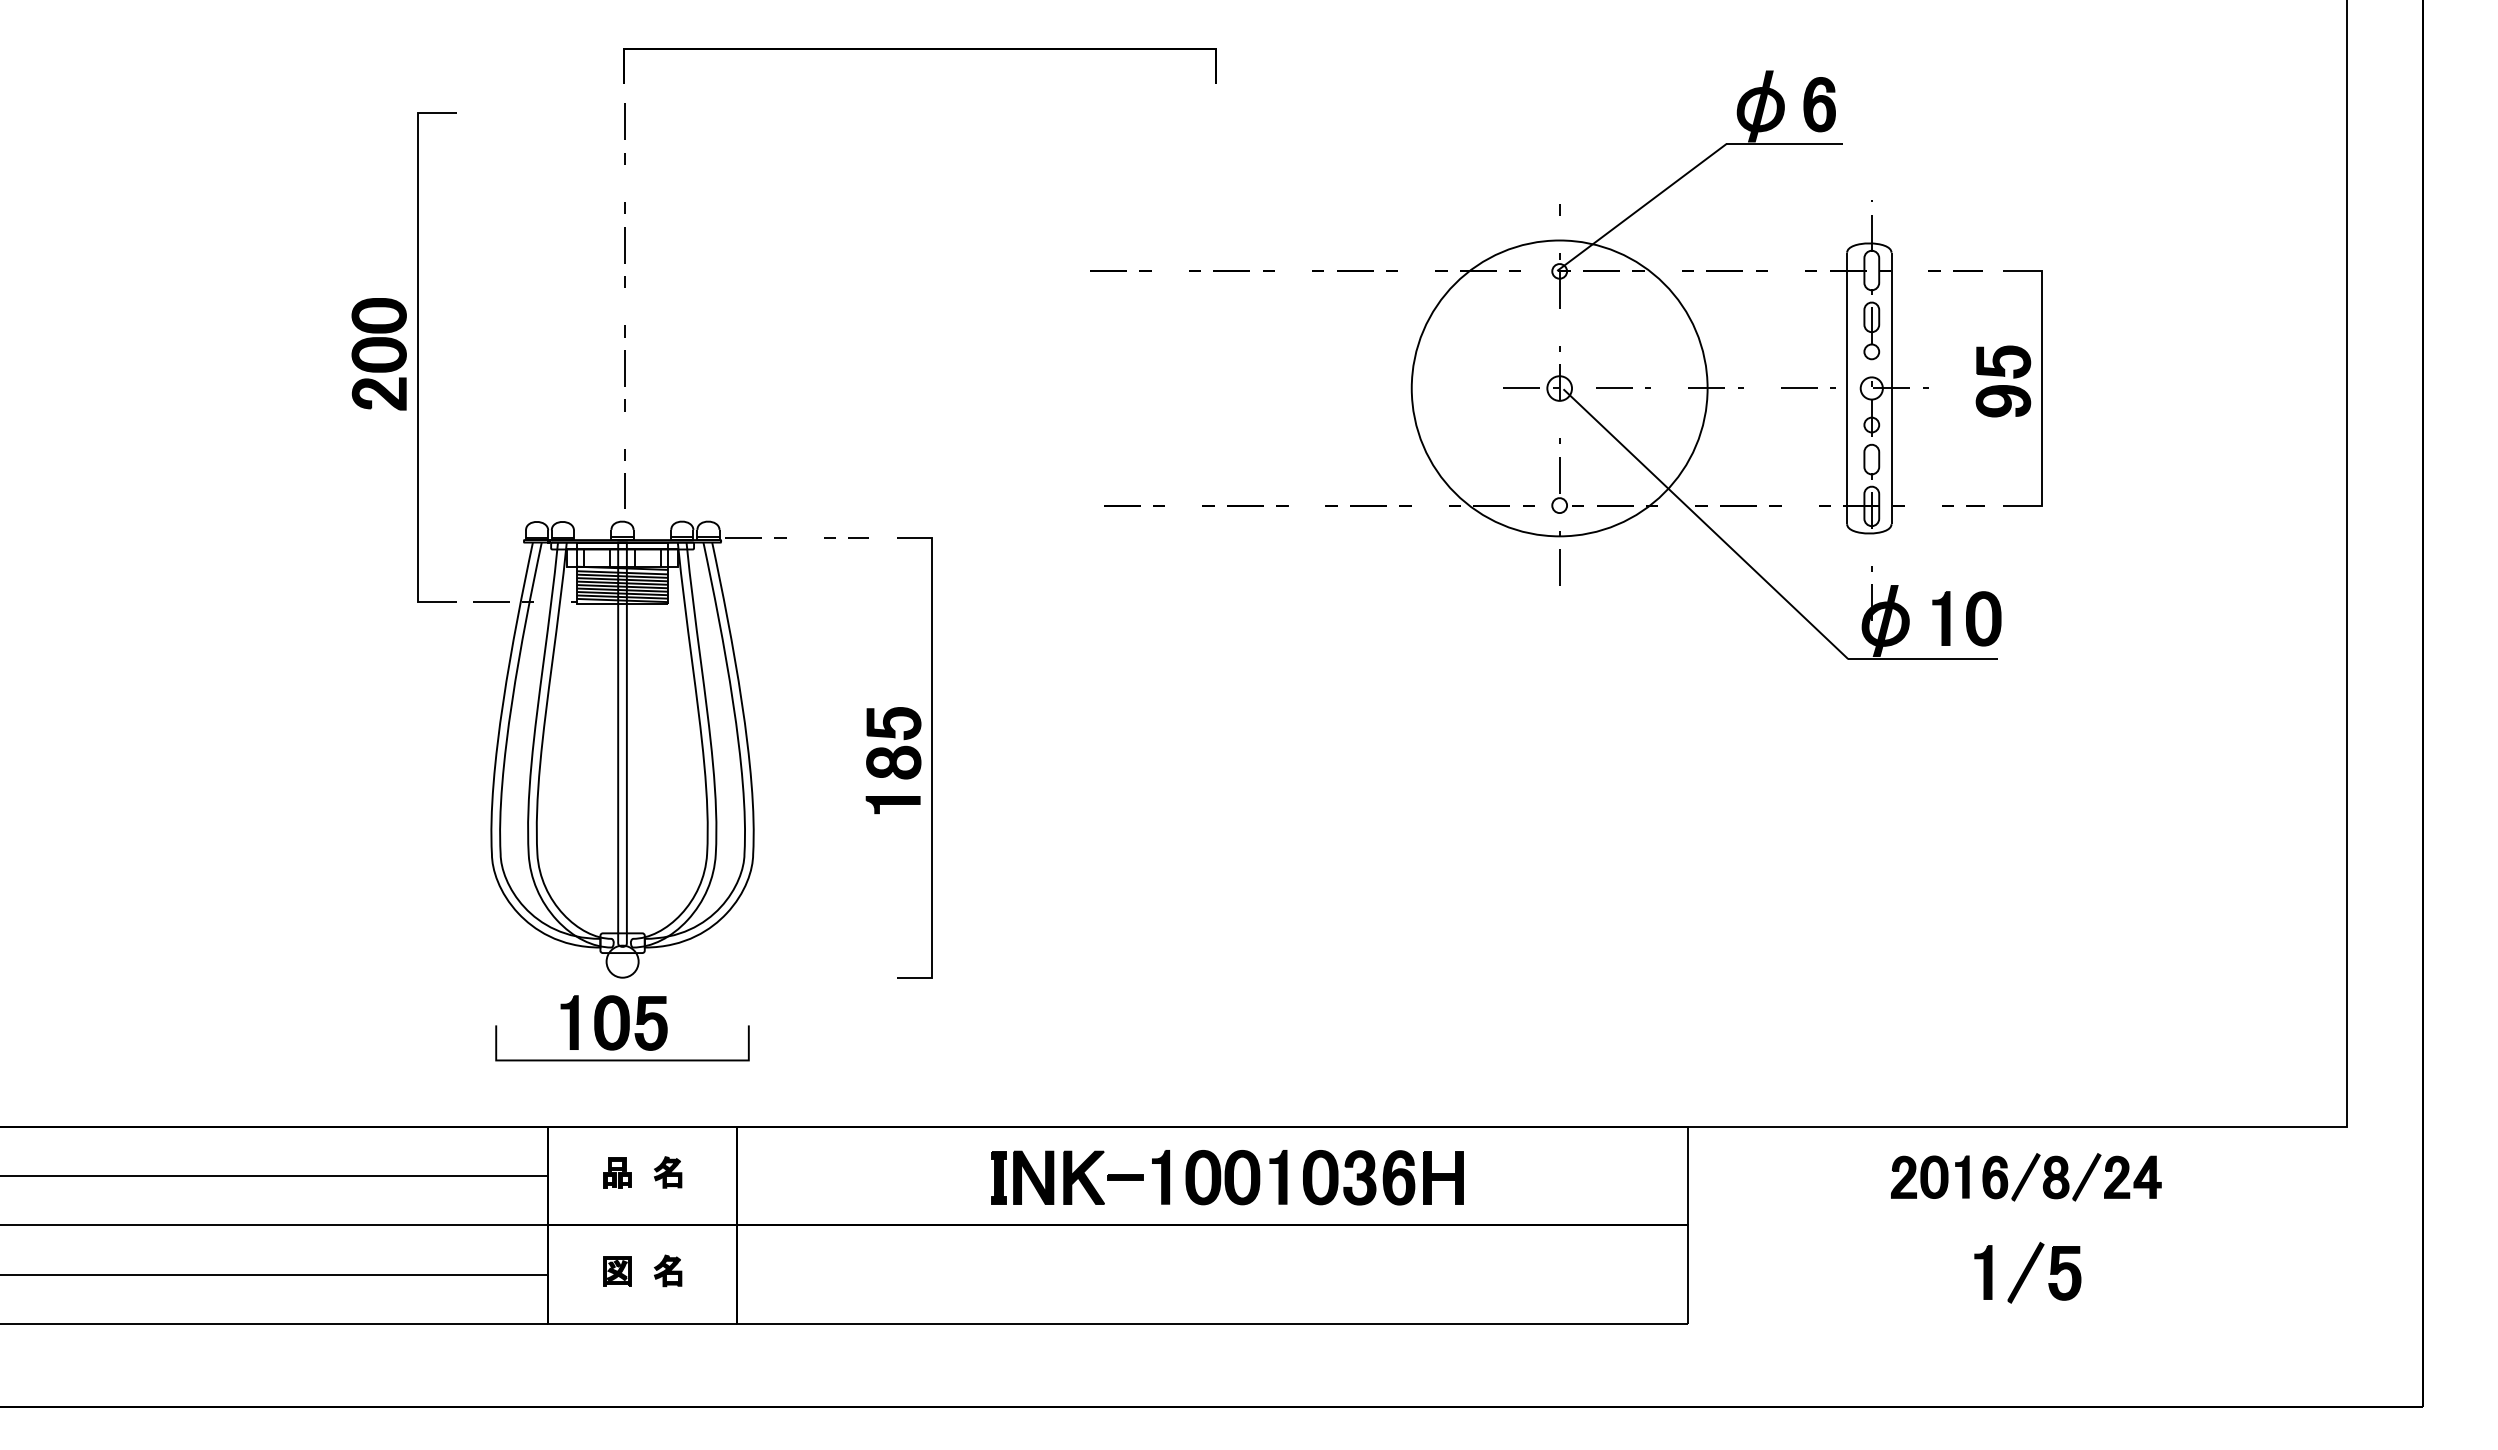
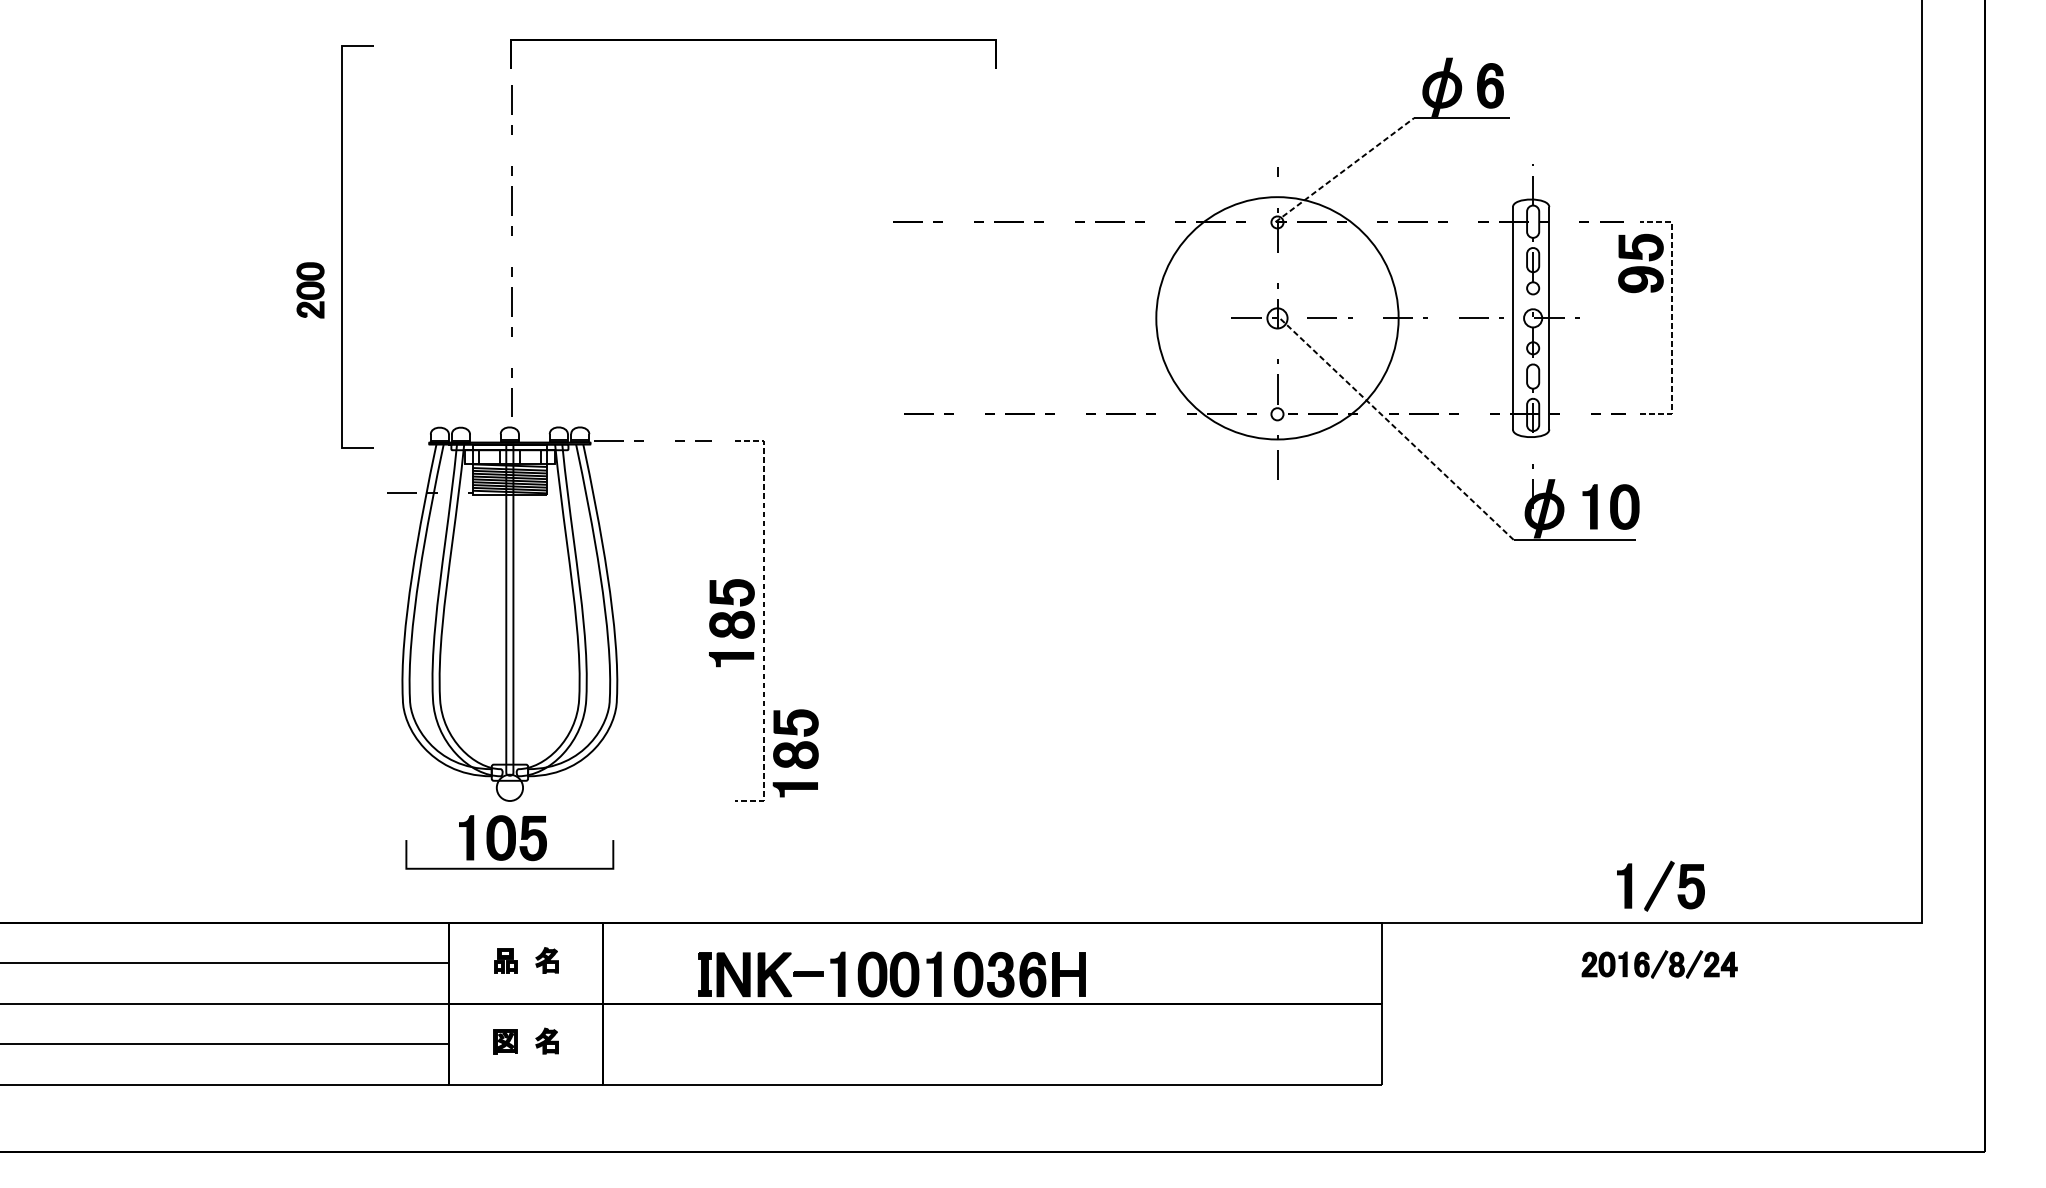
line: (1641, 207) -> (1344, 170), solid -> dashed
part: (378, 354) -> (309, 290), size x0.6
line: (418, 357) -> (342, 247), moved
part: (2003, 381) -> (1641, 263), moved
line: (2041, 388) -> (1672, 318), solid -> dashed
line: (1706, 524) -> (1397, 429), solid -> dashed
line: (932, 758) -> (763, 621), solid -> dashed
part: (971, 919) -> (795, 753), added
part: (1227, 1177) -> (892, 974), moved
part: (2026, 1177) -> (1659, 964), size x0.7
part: (2027, 1272) -> (1660, 886), moved

